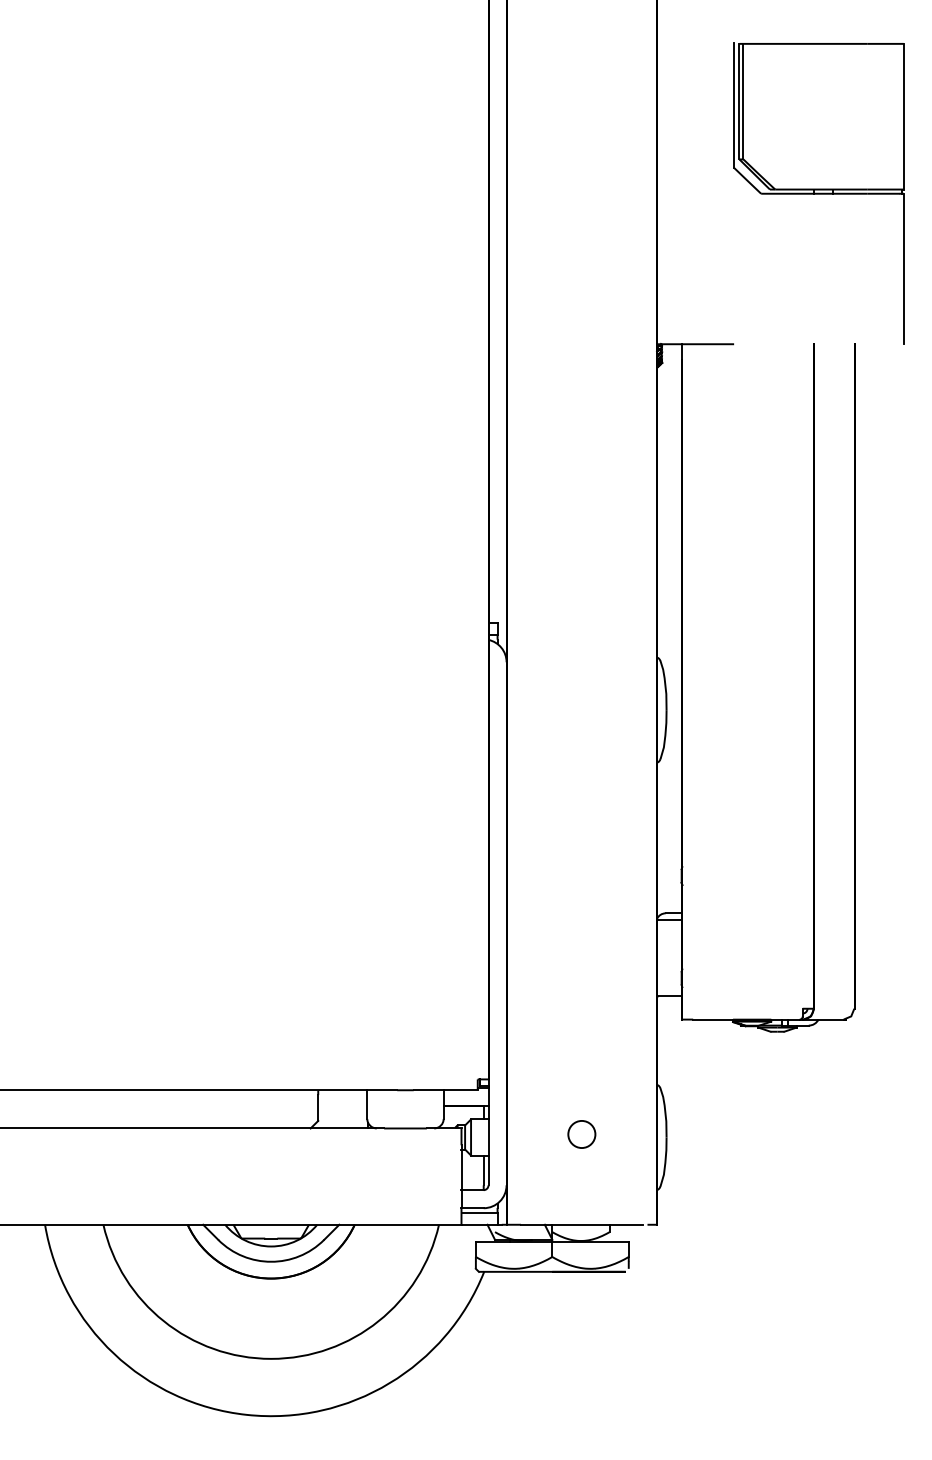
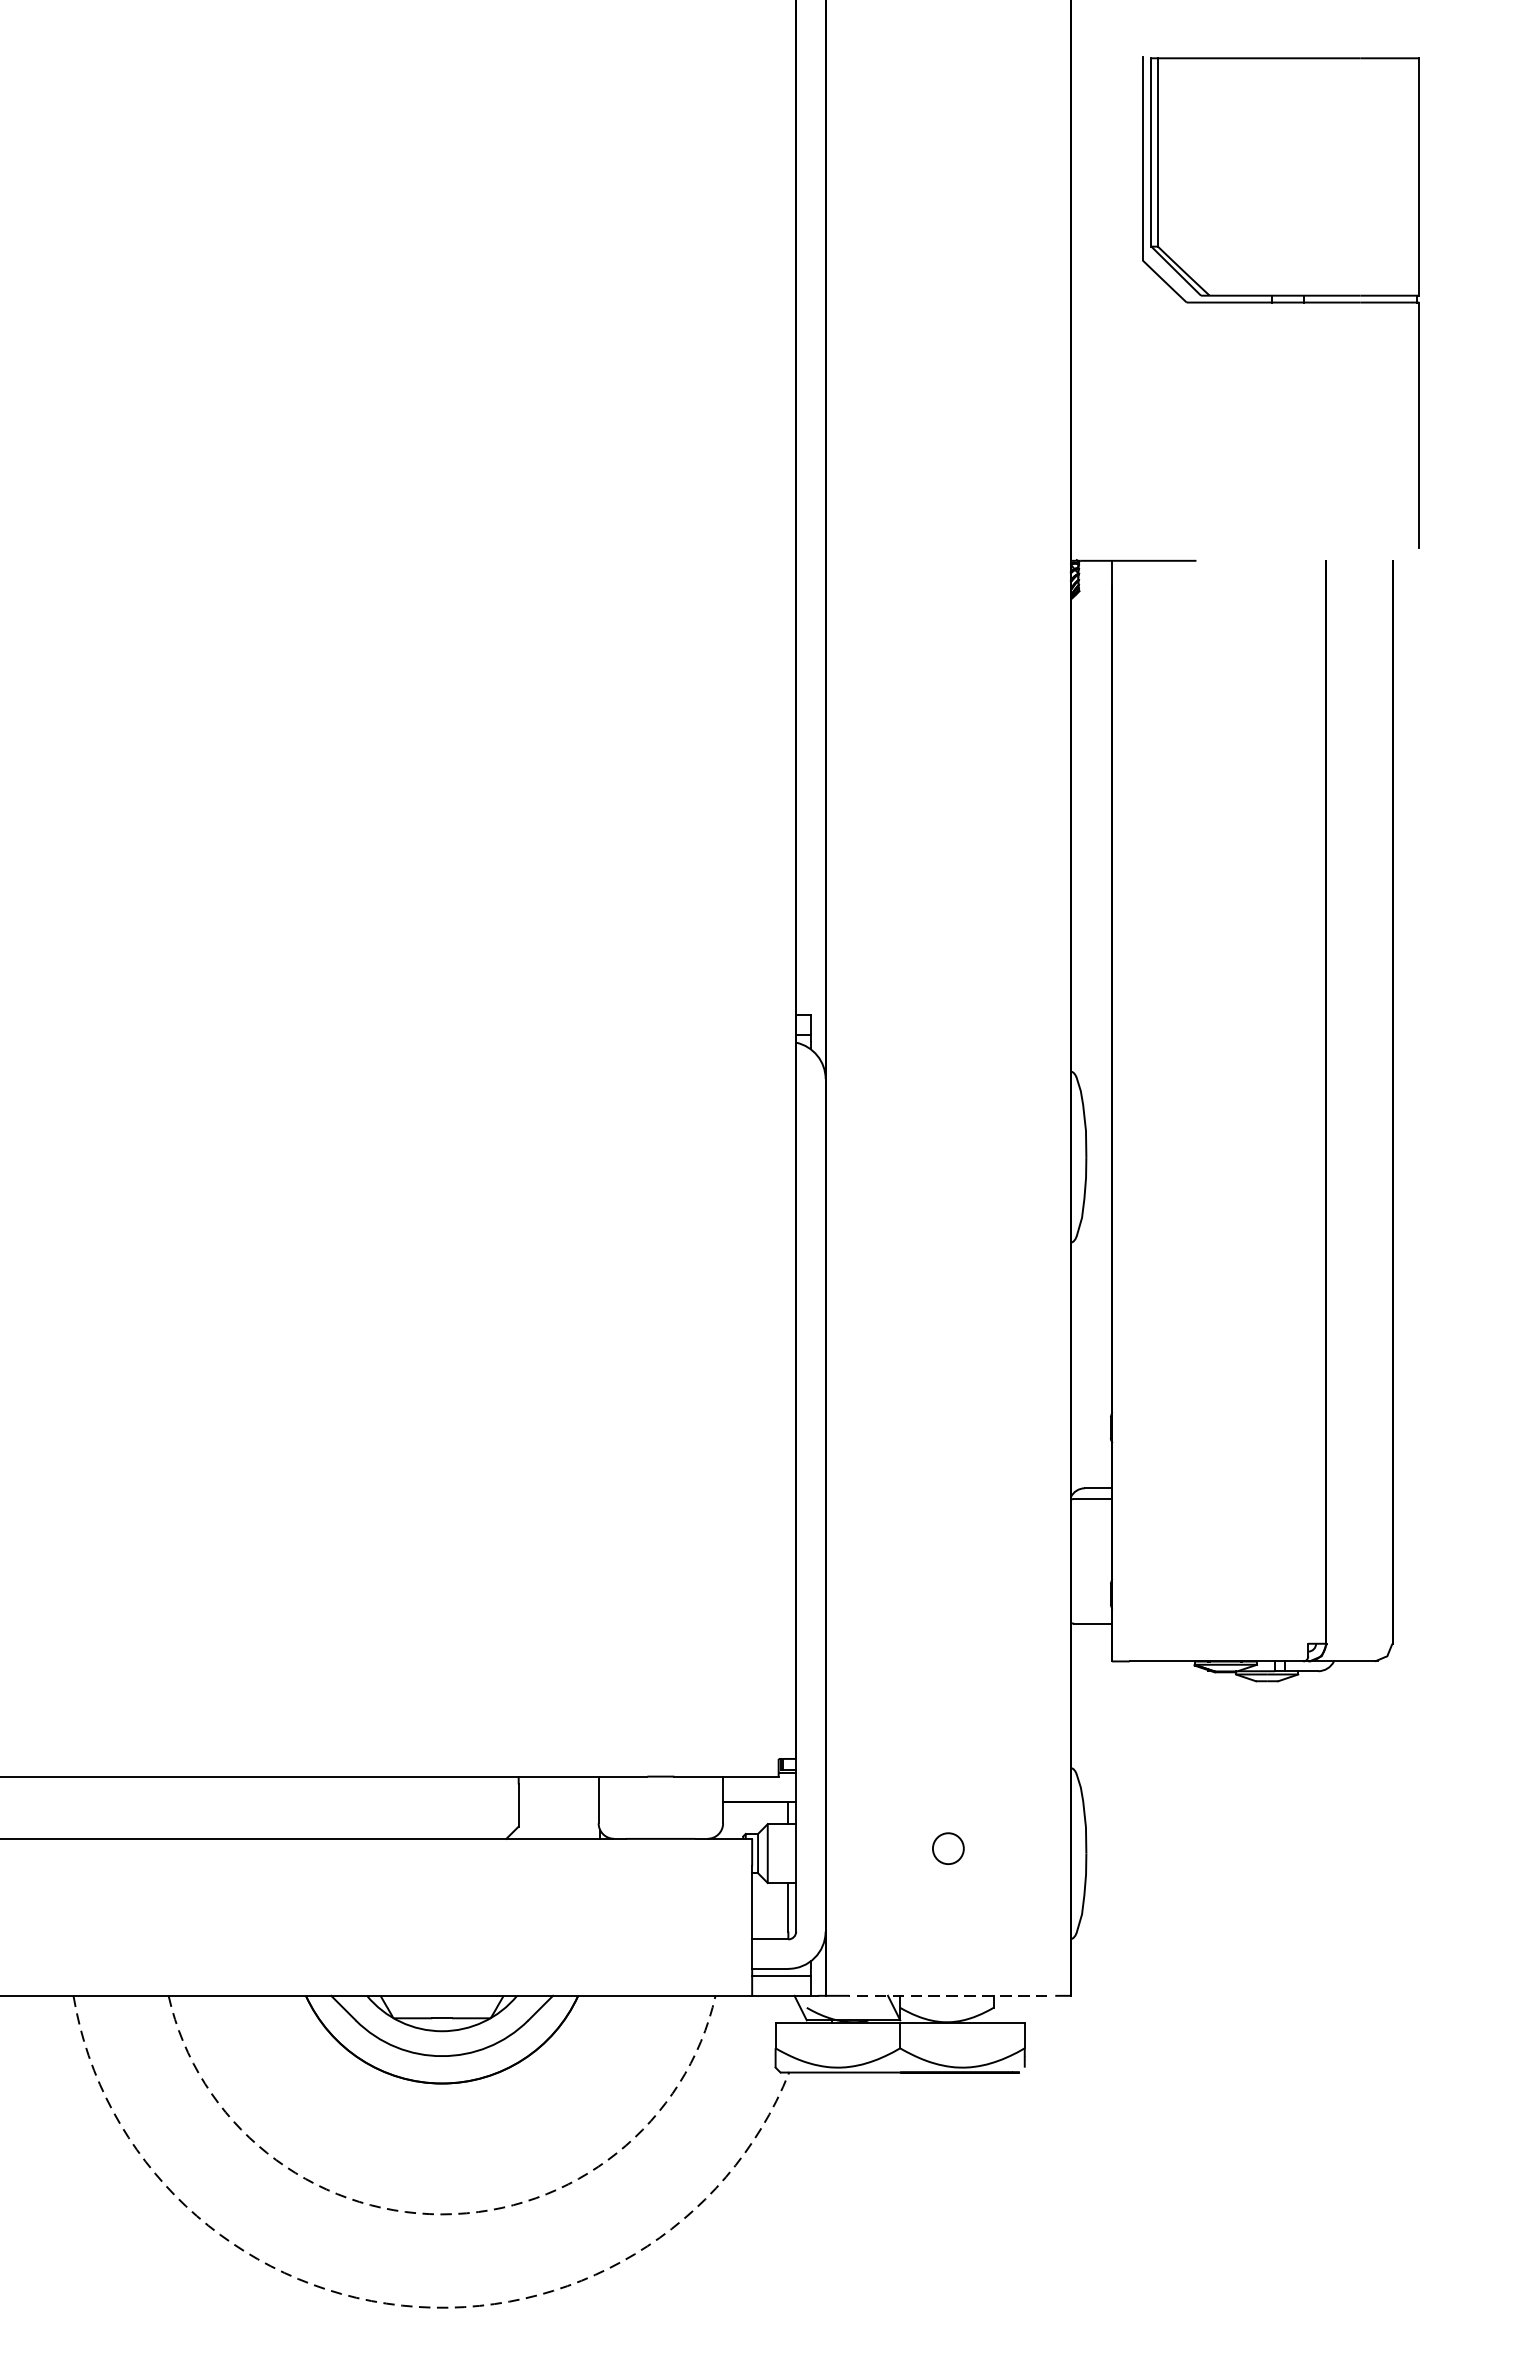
part: (818, 193) -> (1280, 302), moved
circle: (581, 1134) -> (947, 1848), size x0.7
line: (581, 1224) -> (947, 1995), solid -> dashed
arc: (271, 1358) -> (442, 2213), solid -> dashed
arc: (246, 1414) -> (401, 2305), solid -> dashed

